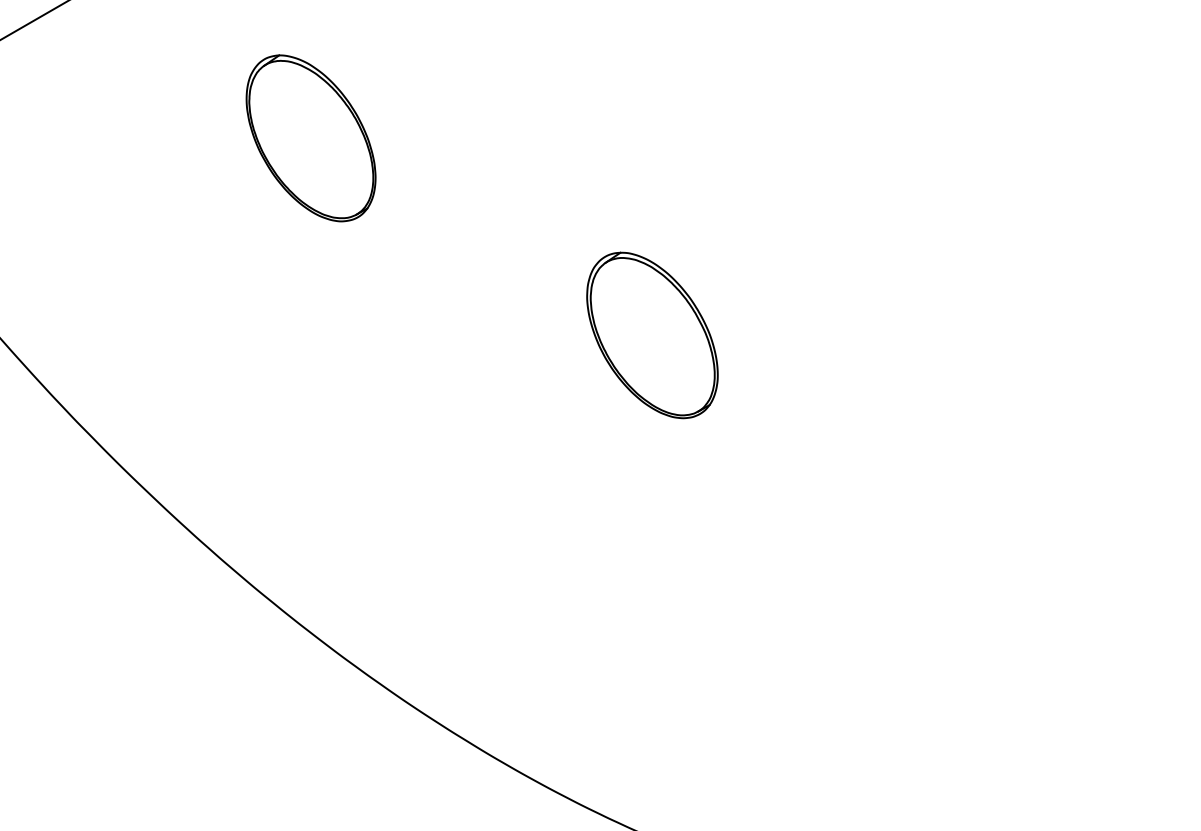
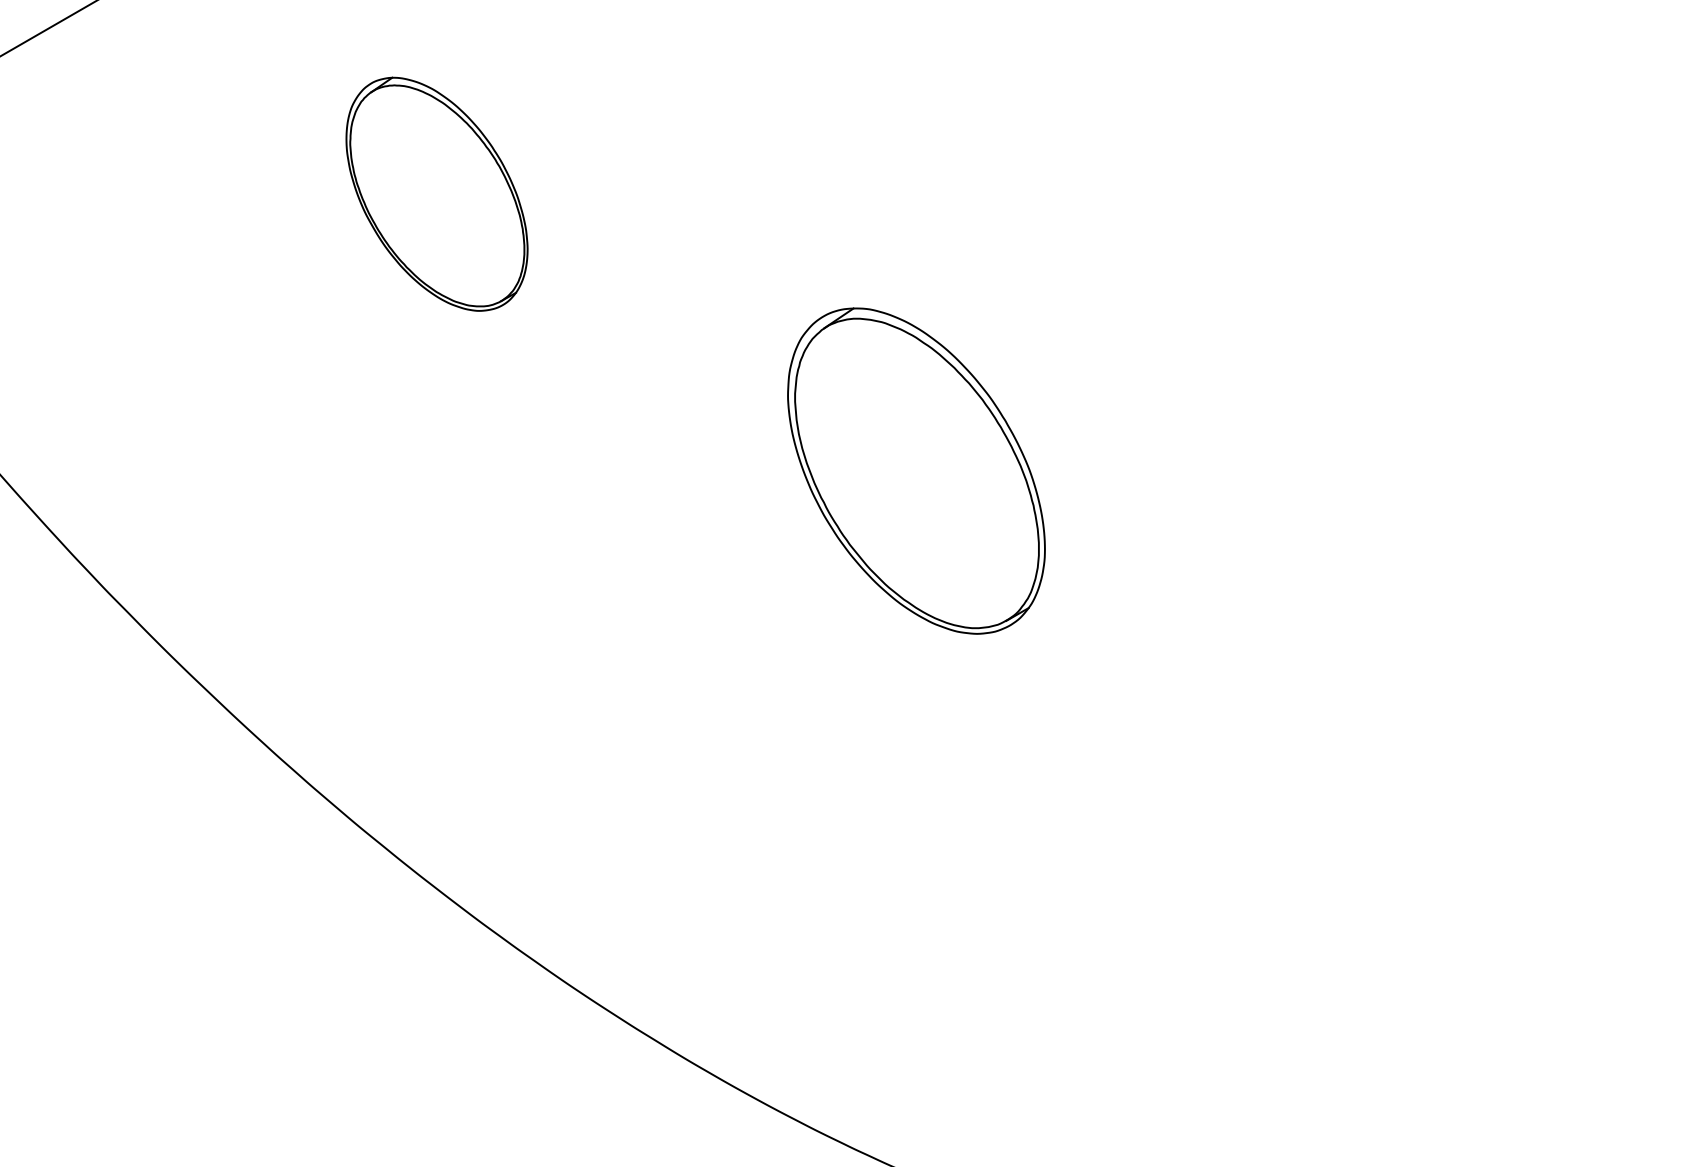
part: (652, 335) -> (916, 471), size x1.4

